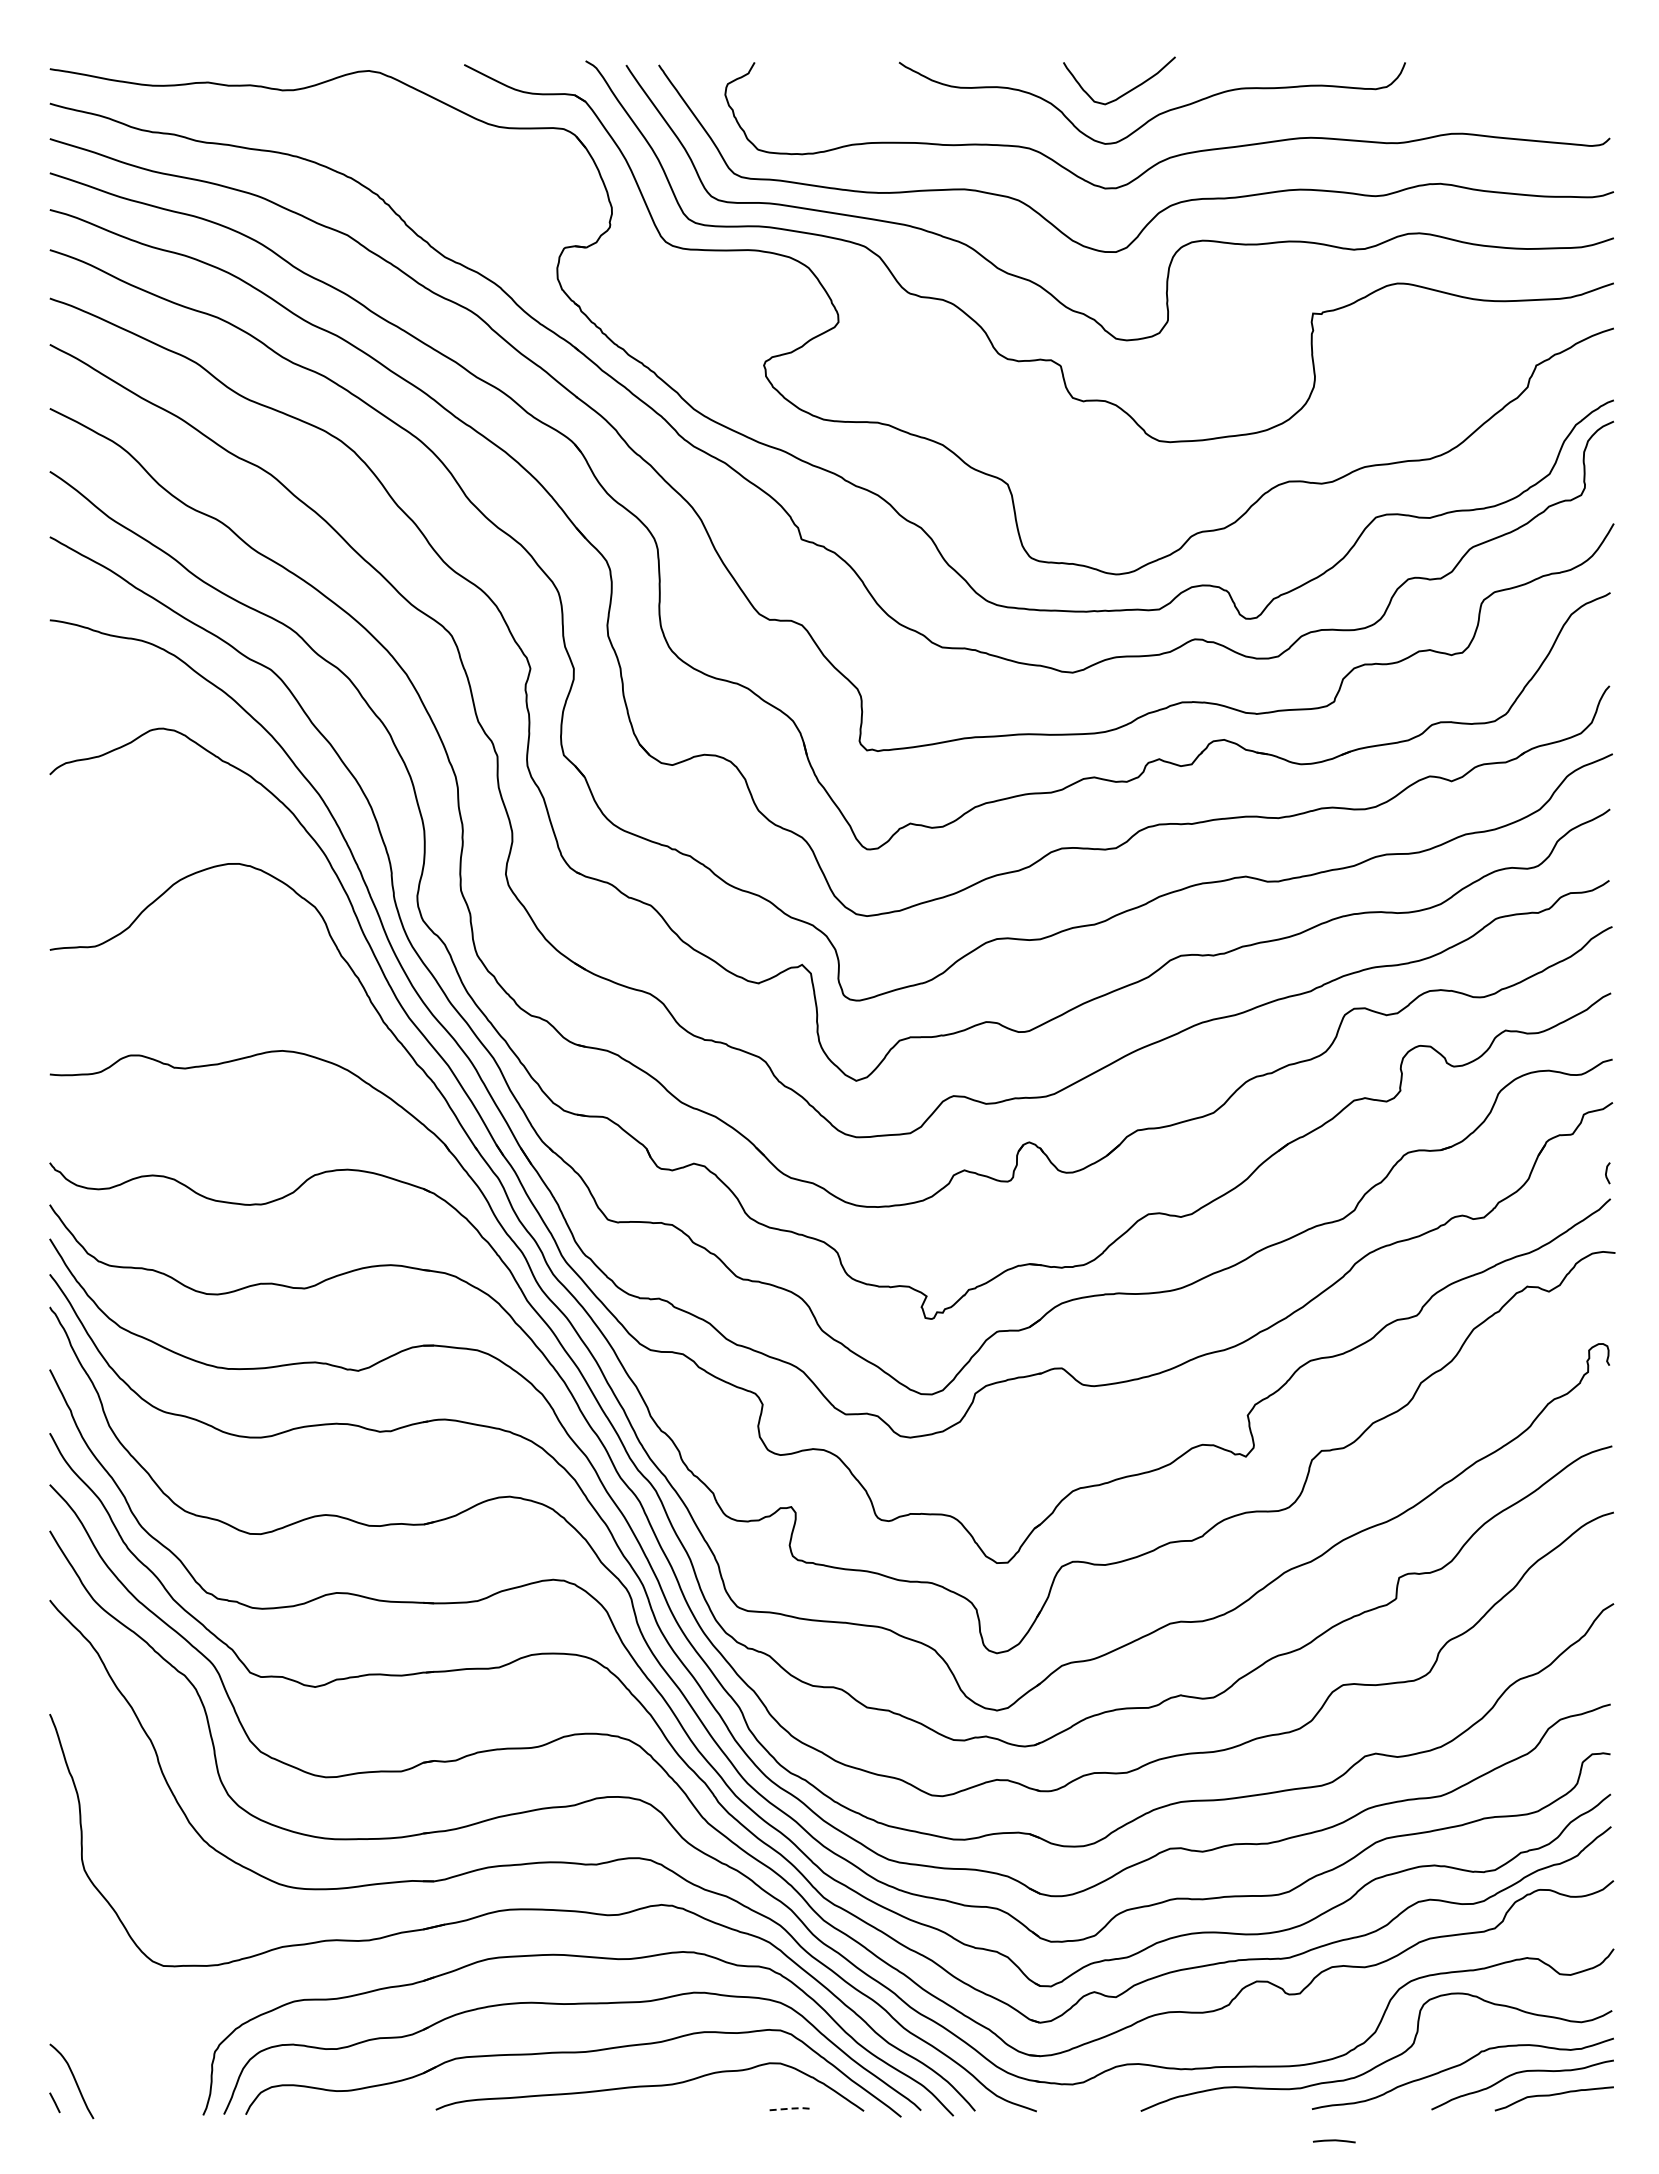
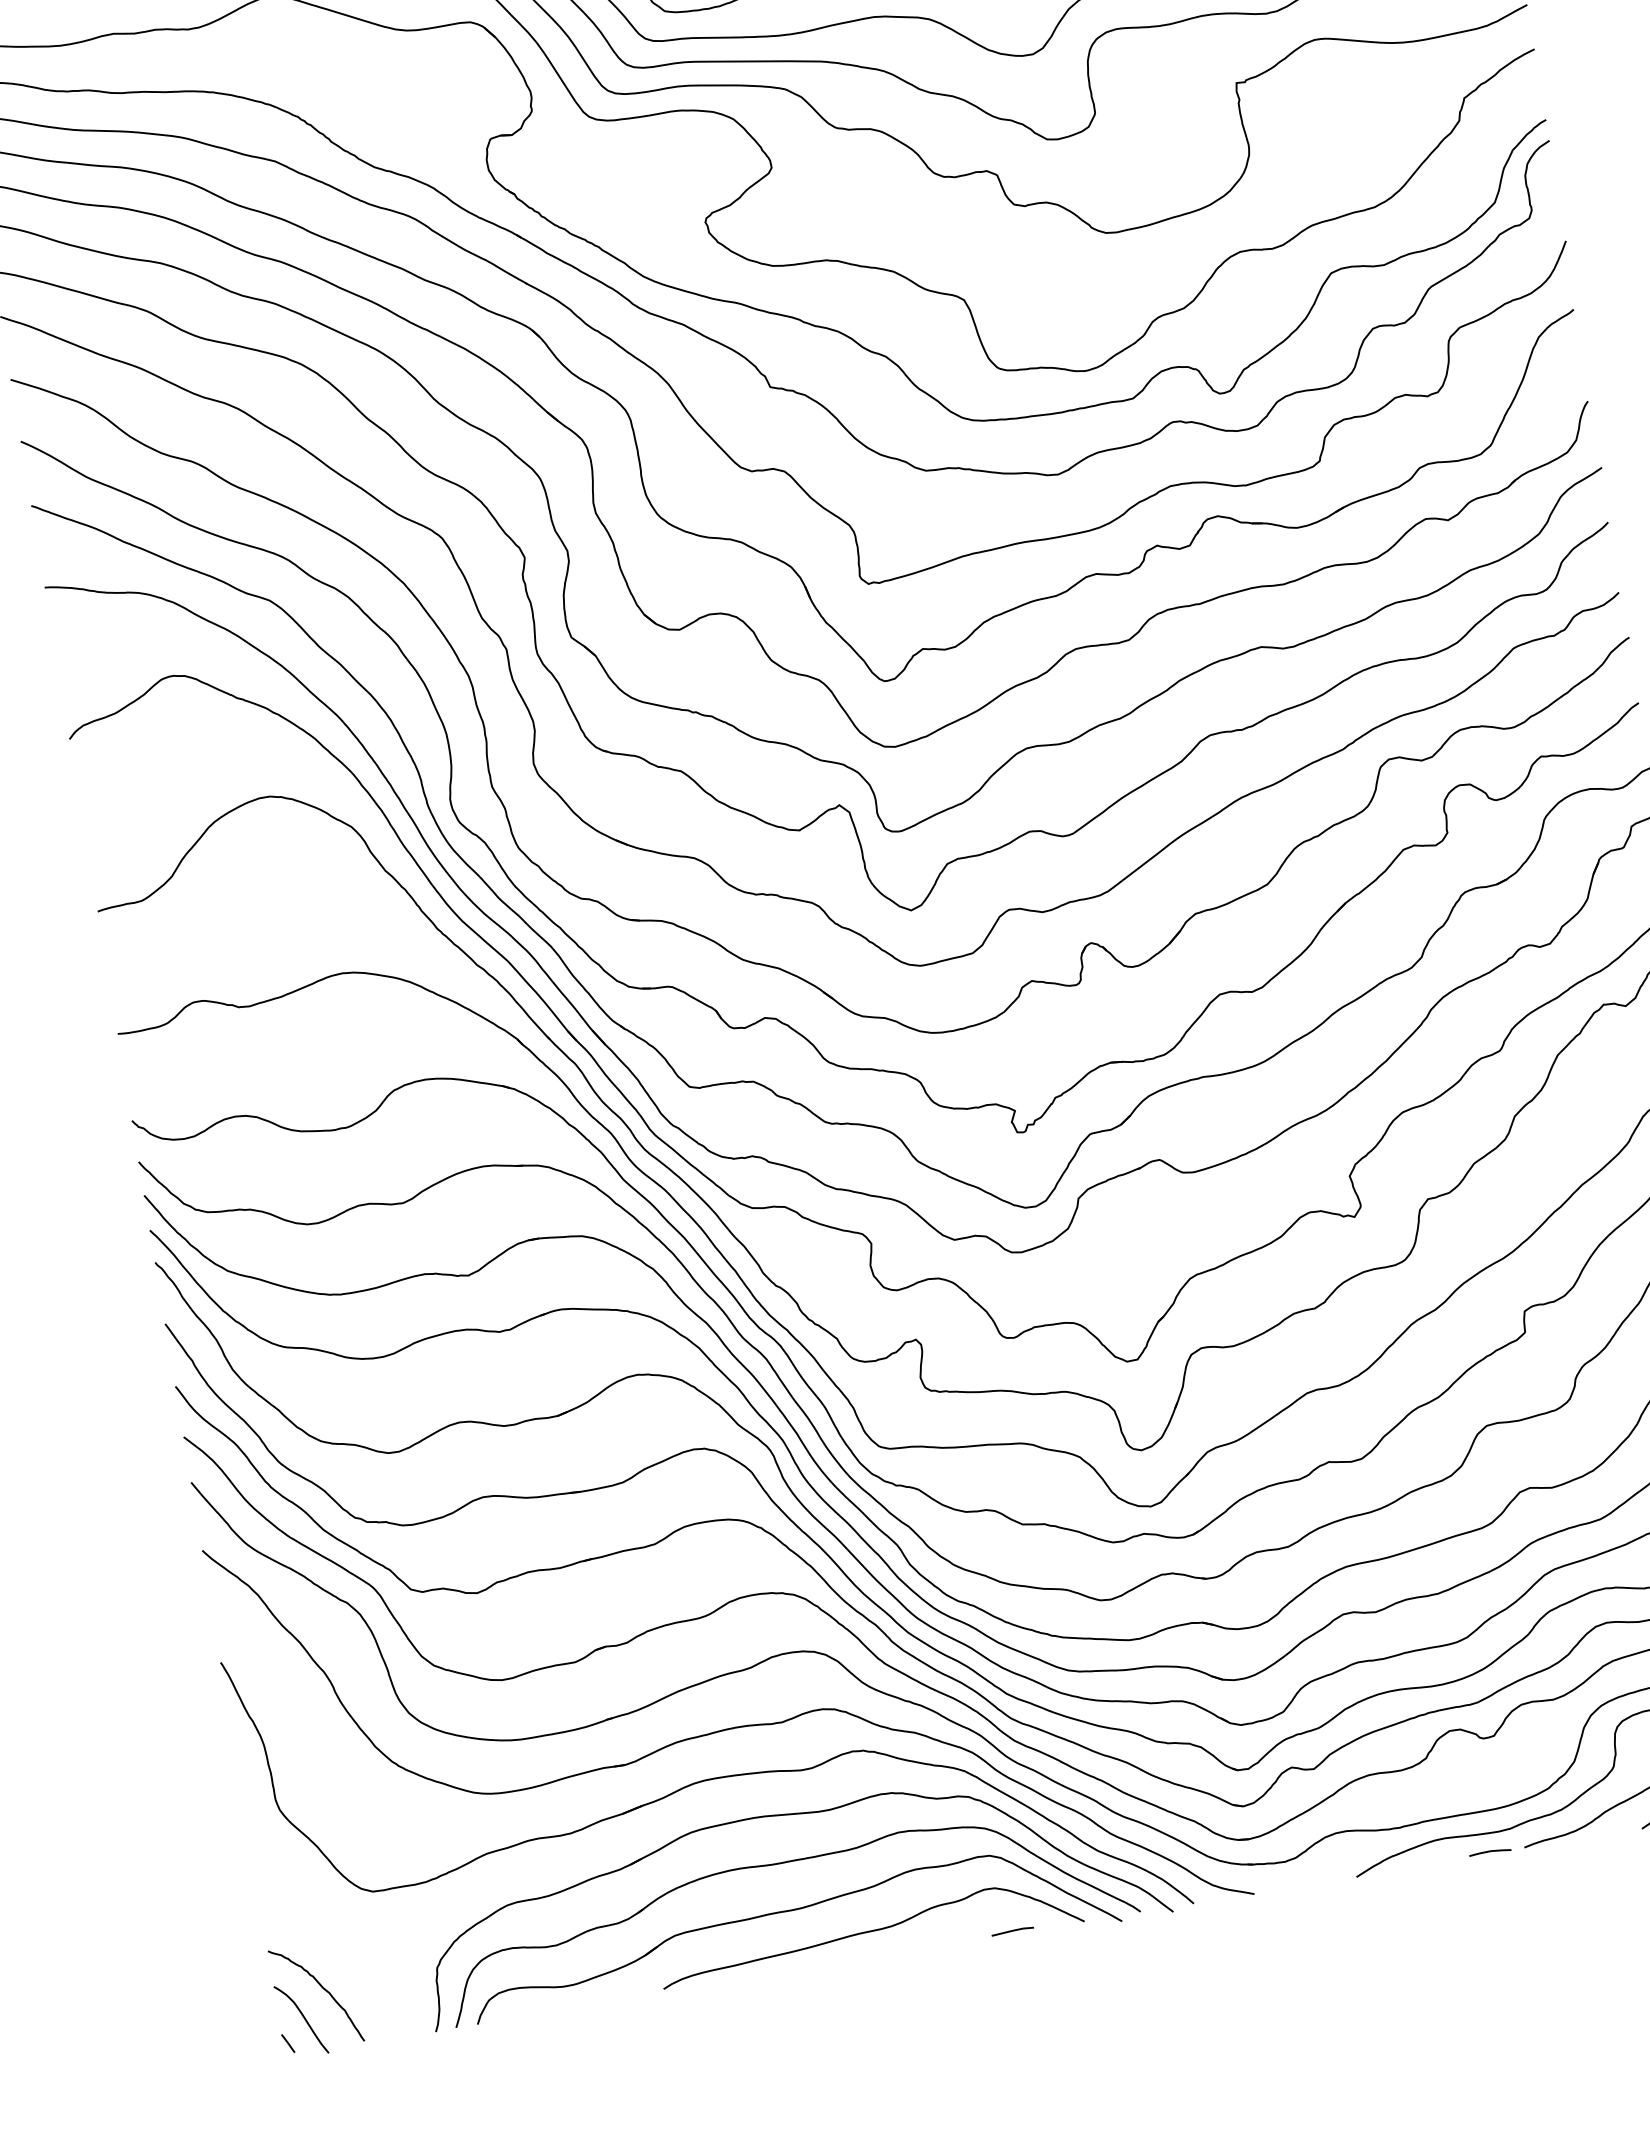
curve: (97, 2053) -> (322, 1988), added
line: (791, 2108) -> (1012, 1930), dashed -> solid
curve: (1334, 2141) -> (1490, 1852), moved

